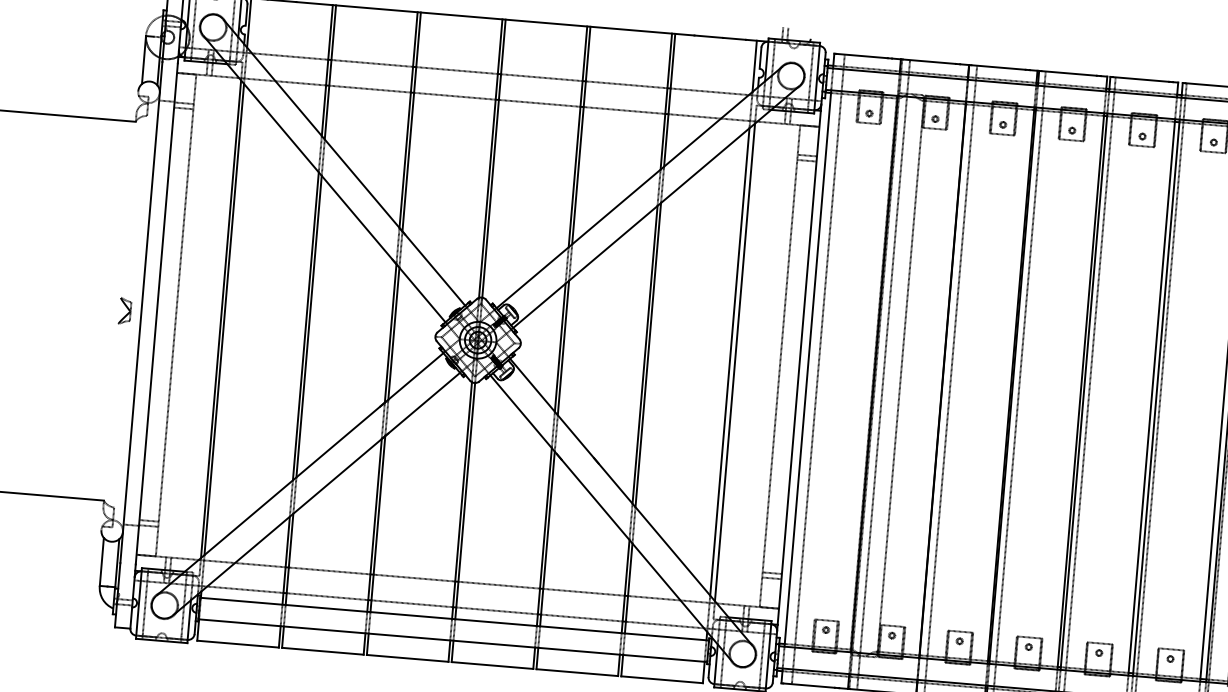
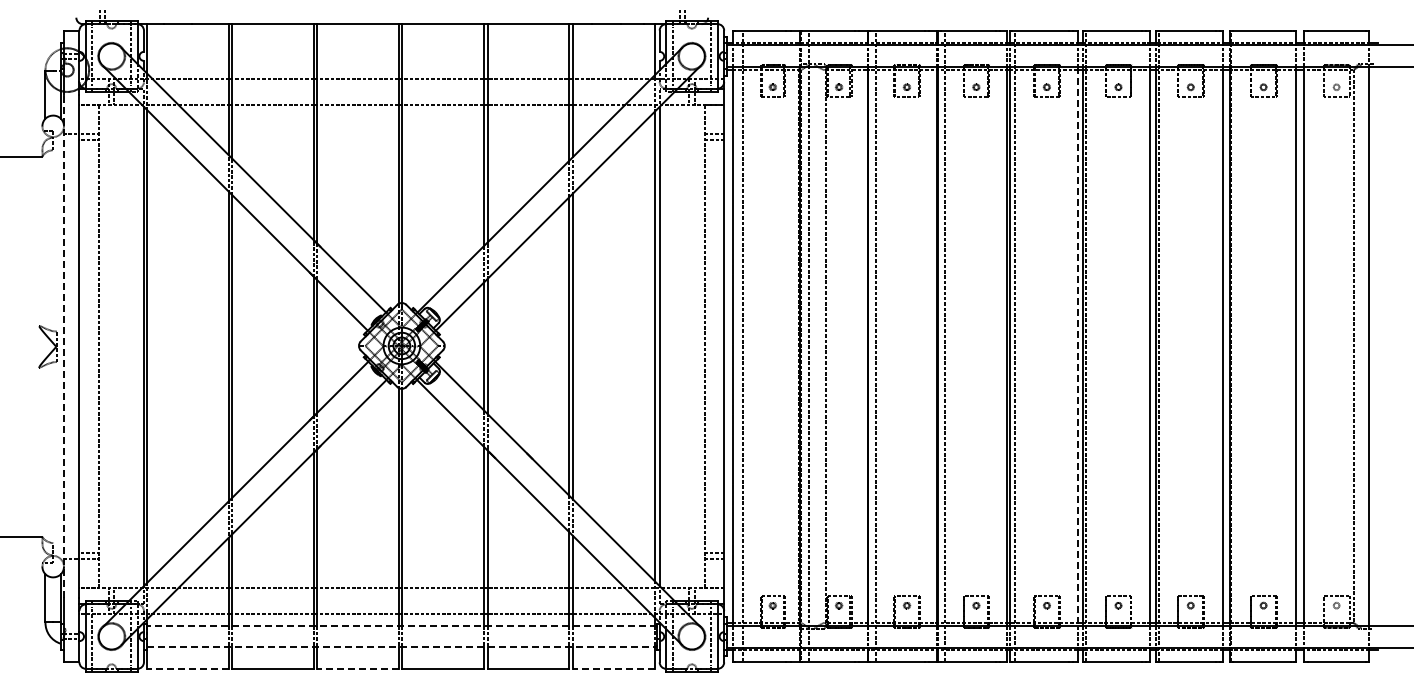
part: (125, 310) -> (47, 345), size x1.6
line: (141, 312) -> (64, 346), solid -> dashed
line: (1151, 397) -> (1077, 346), solid -> dashed
line: (454, 618) -> (401, 625), solid -> dashed
line: (453, 640) -> (402, 647), solid -> dashed
line: (238, 643) -> (188, 668), solid -> dashed
line: (407, 658) -> (358, 668), solid -> dashed
line: (662, 679) -> (613, 668), solid -> dashed

